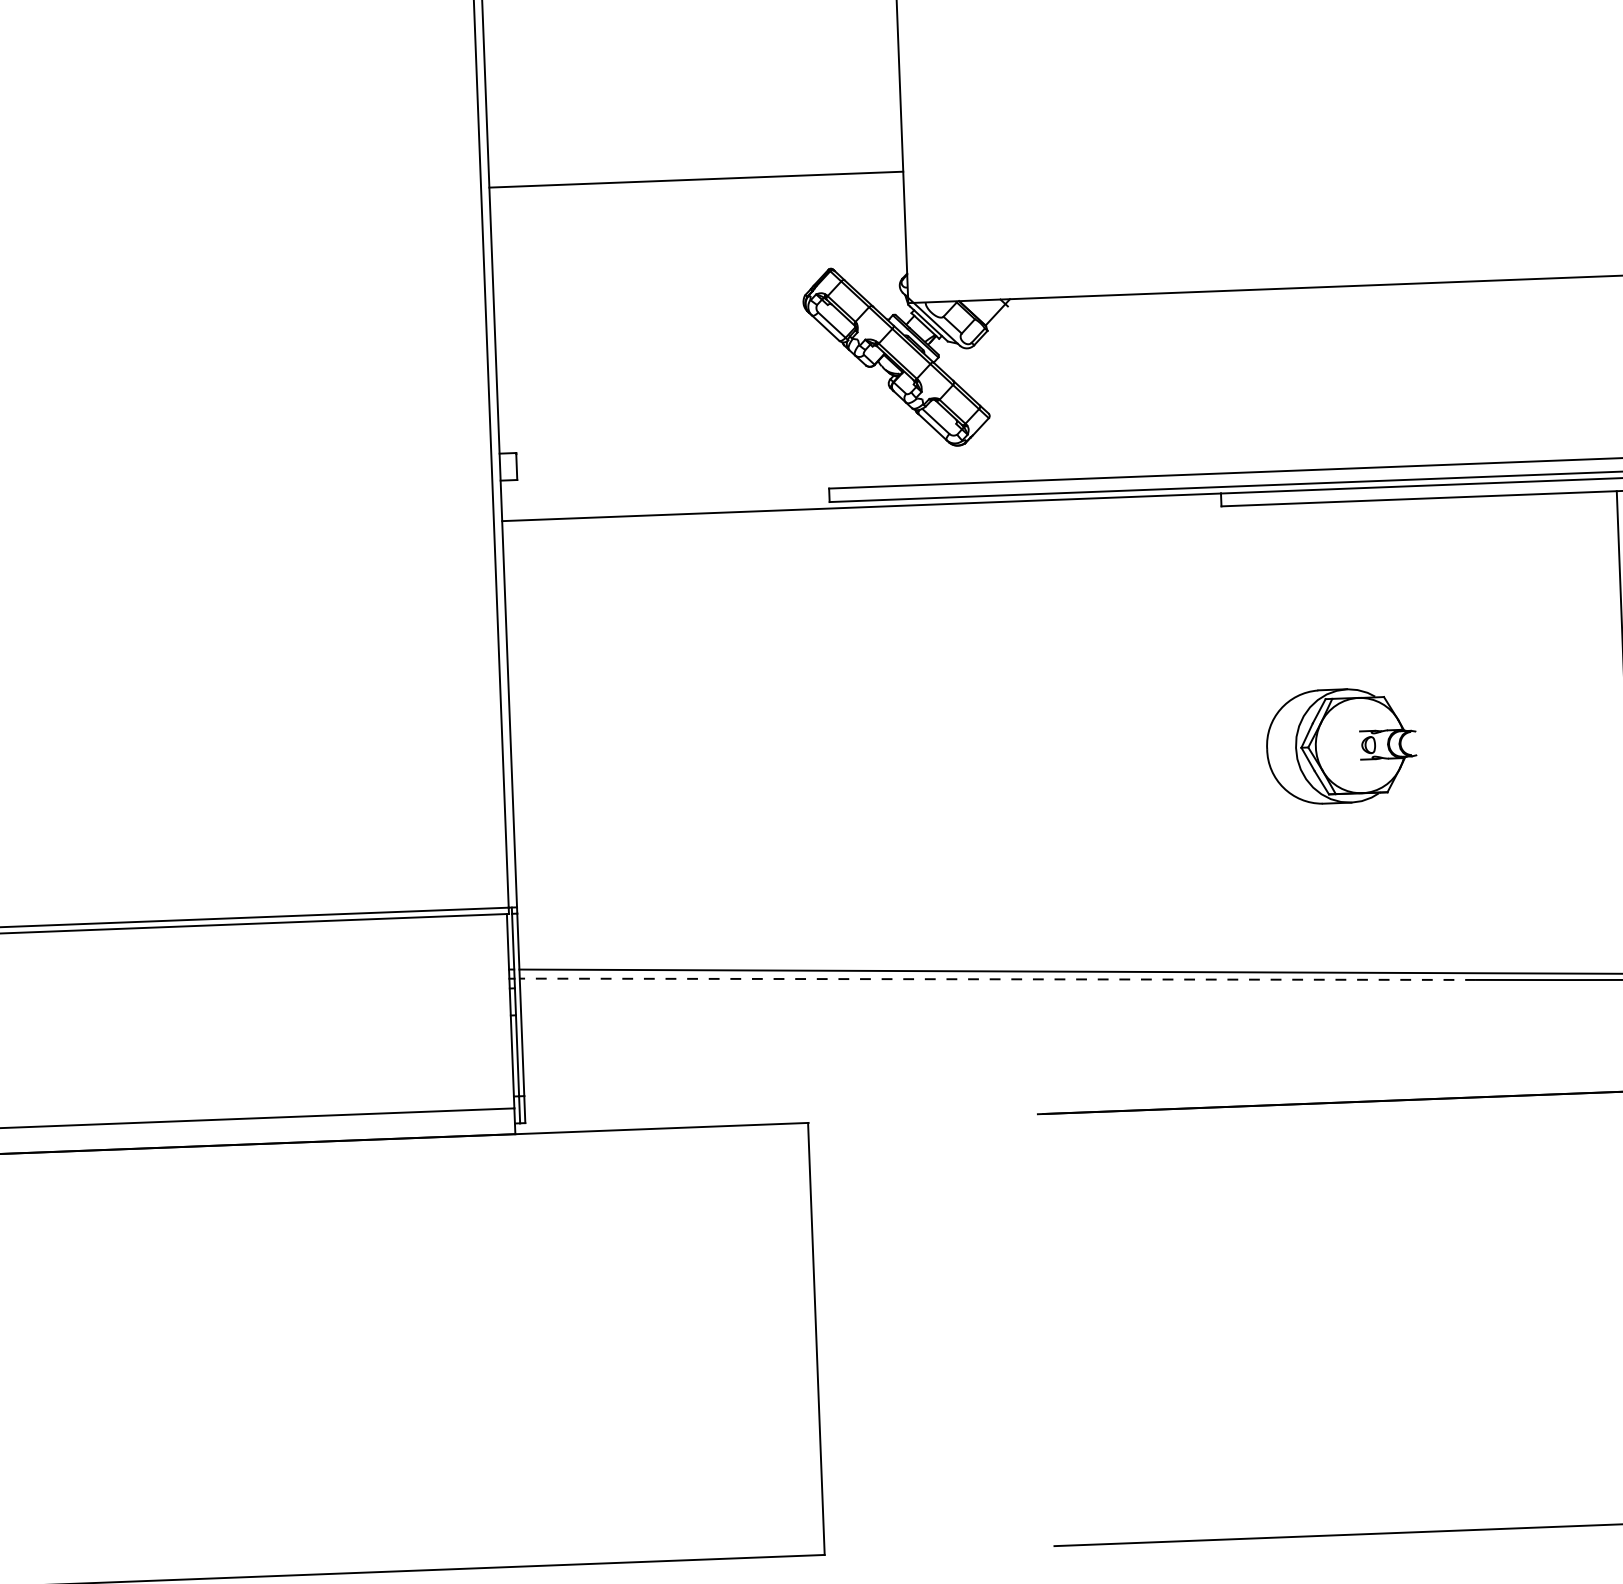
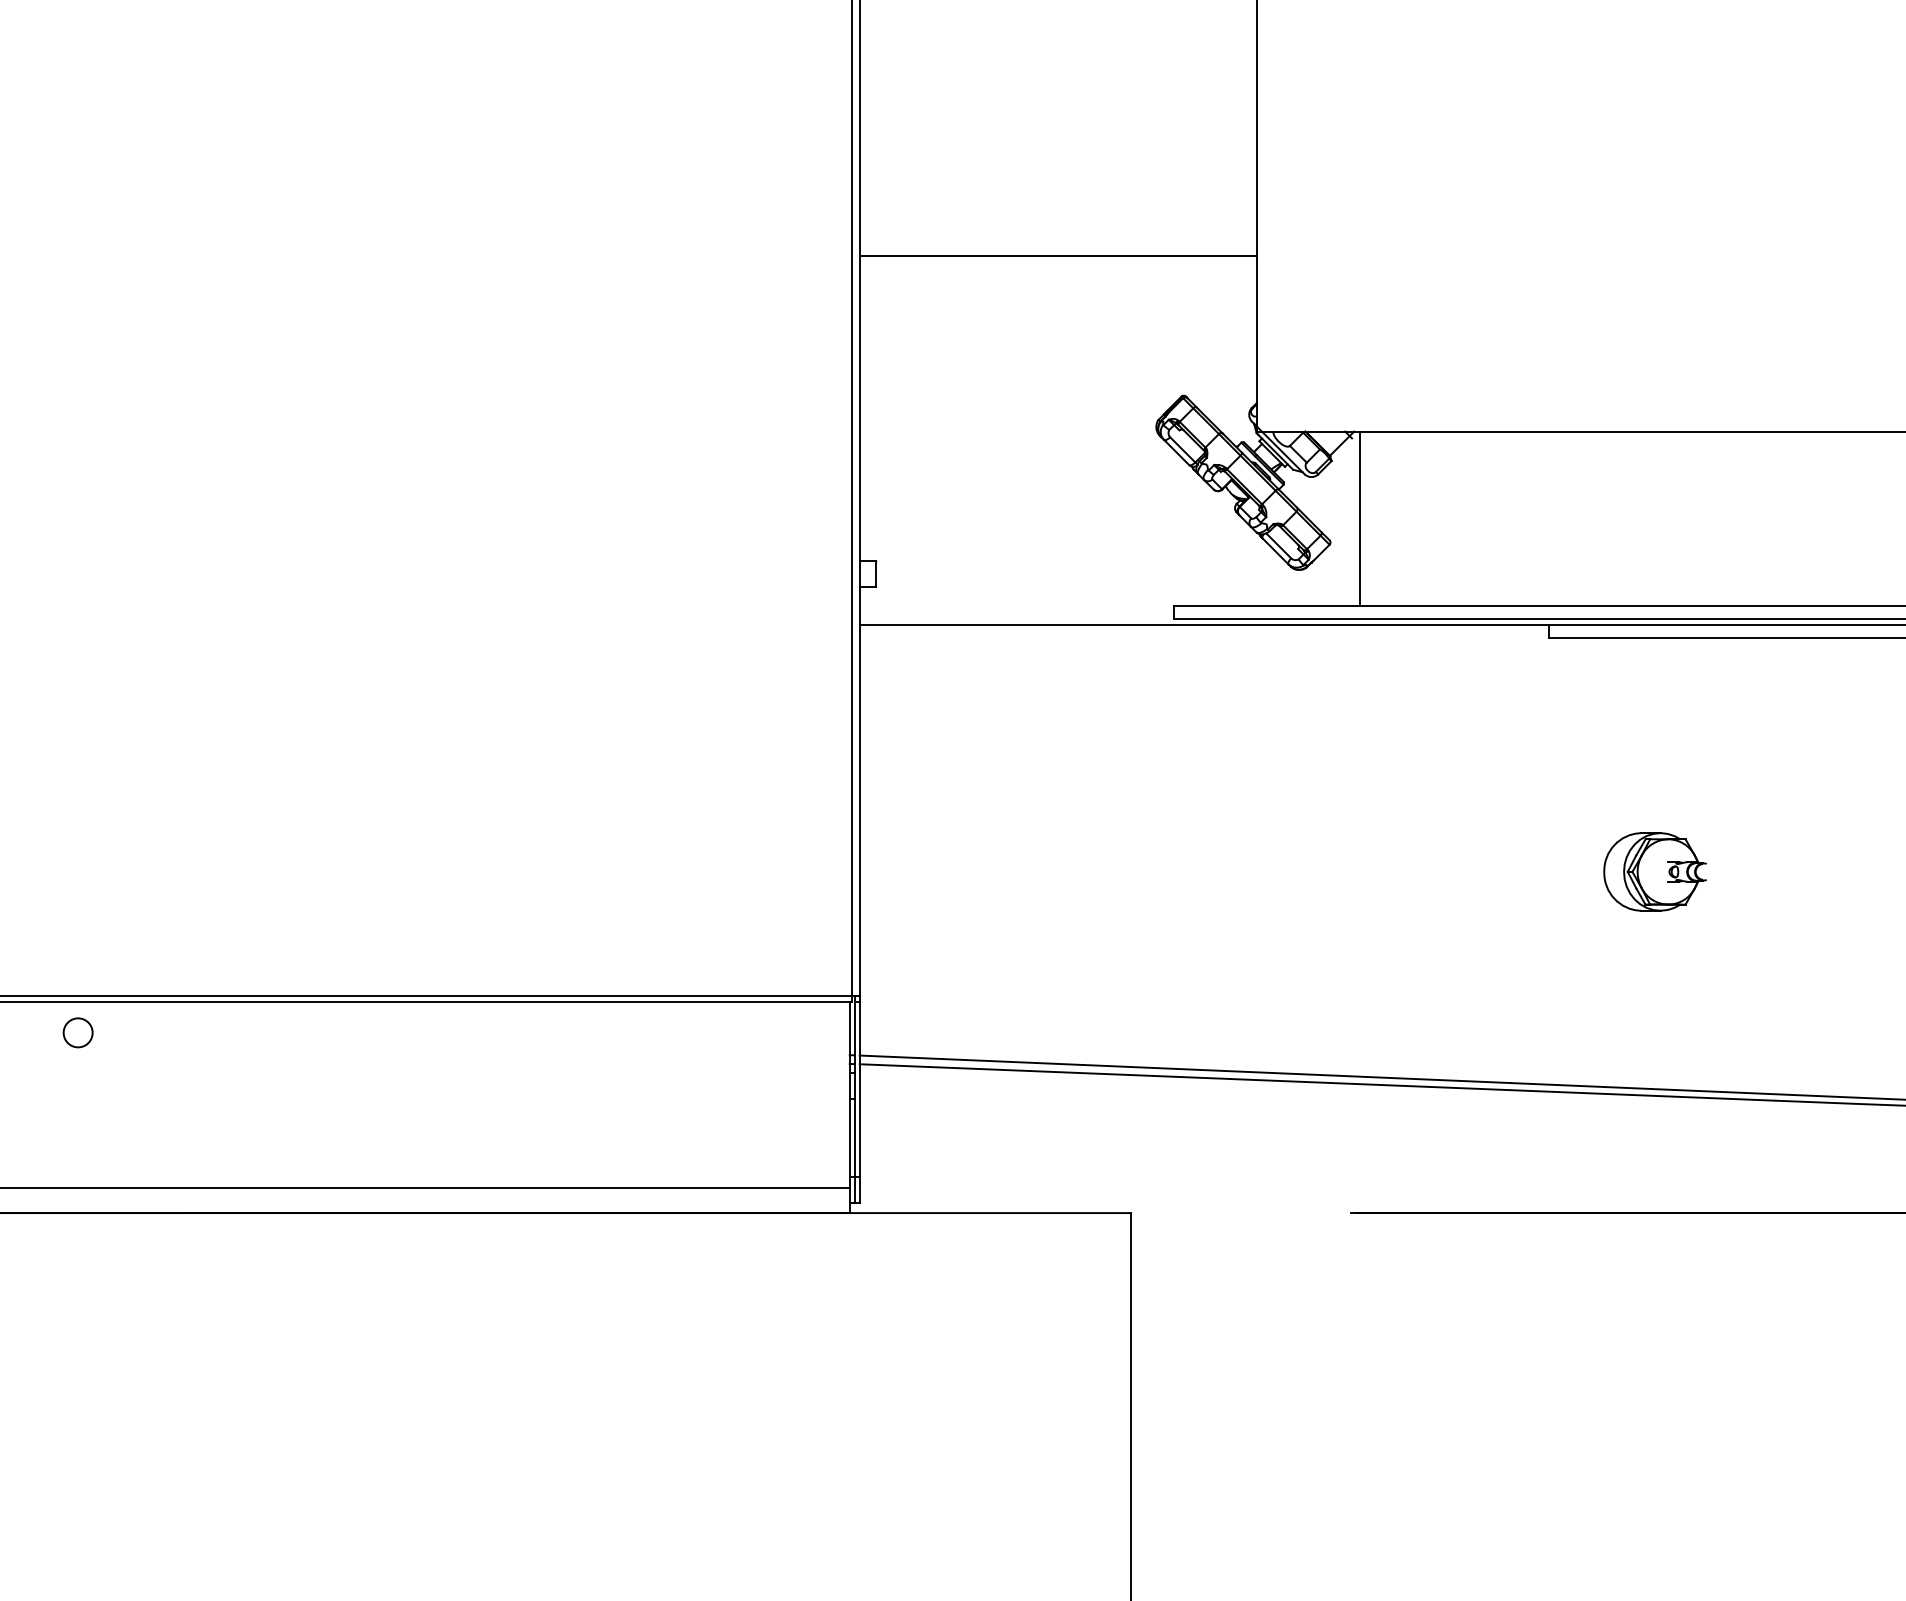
line: (695, 179) -> (1057, 256), moved
line: (1019, 389) -> (1360, 518), added
part: (1340, 745) -> (1654, 871), size x0.71
line: (997, 979) -> (1317, 1082), dashed -> solid

